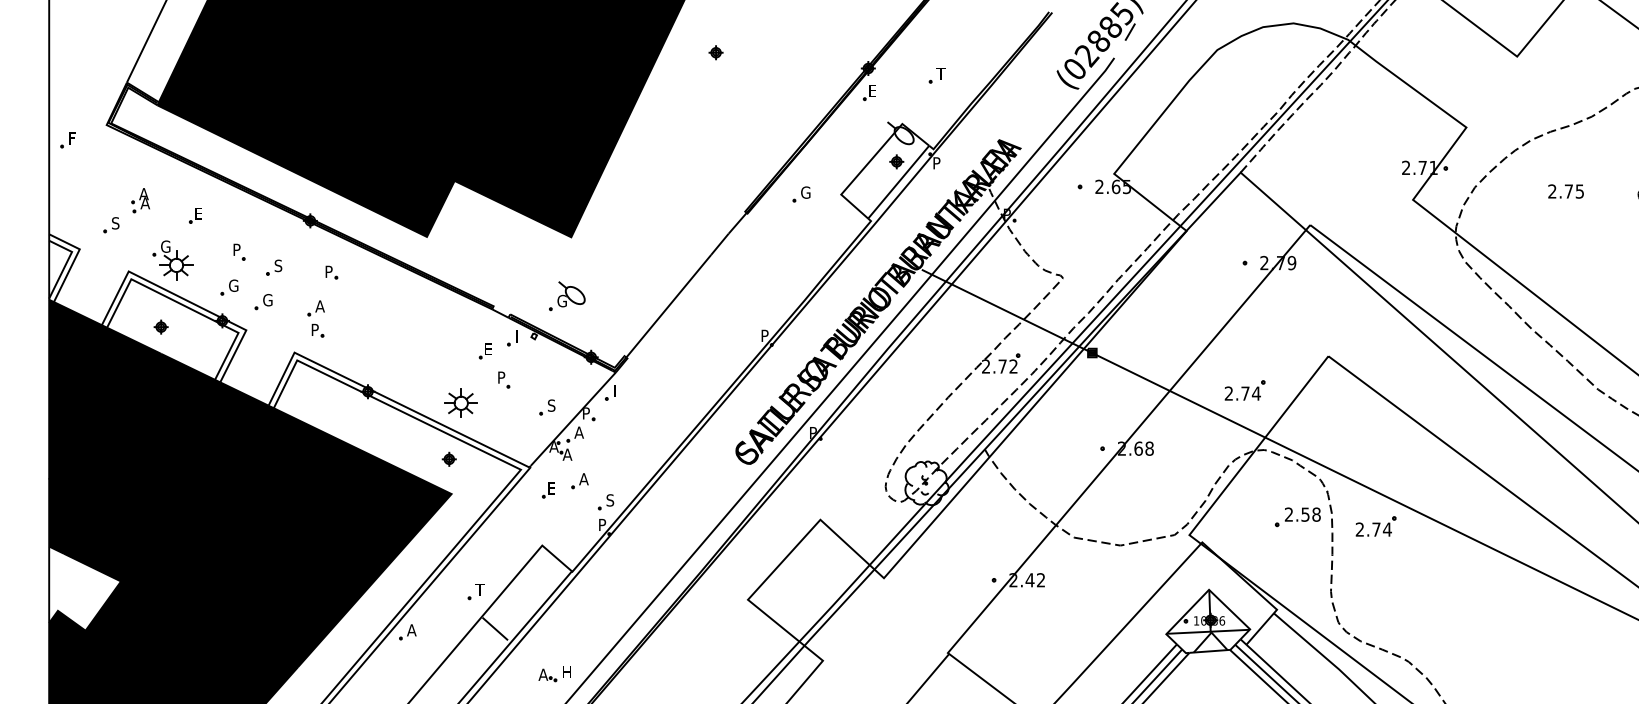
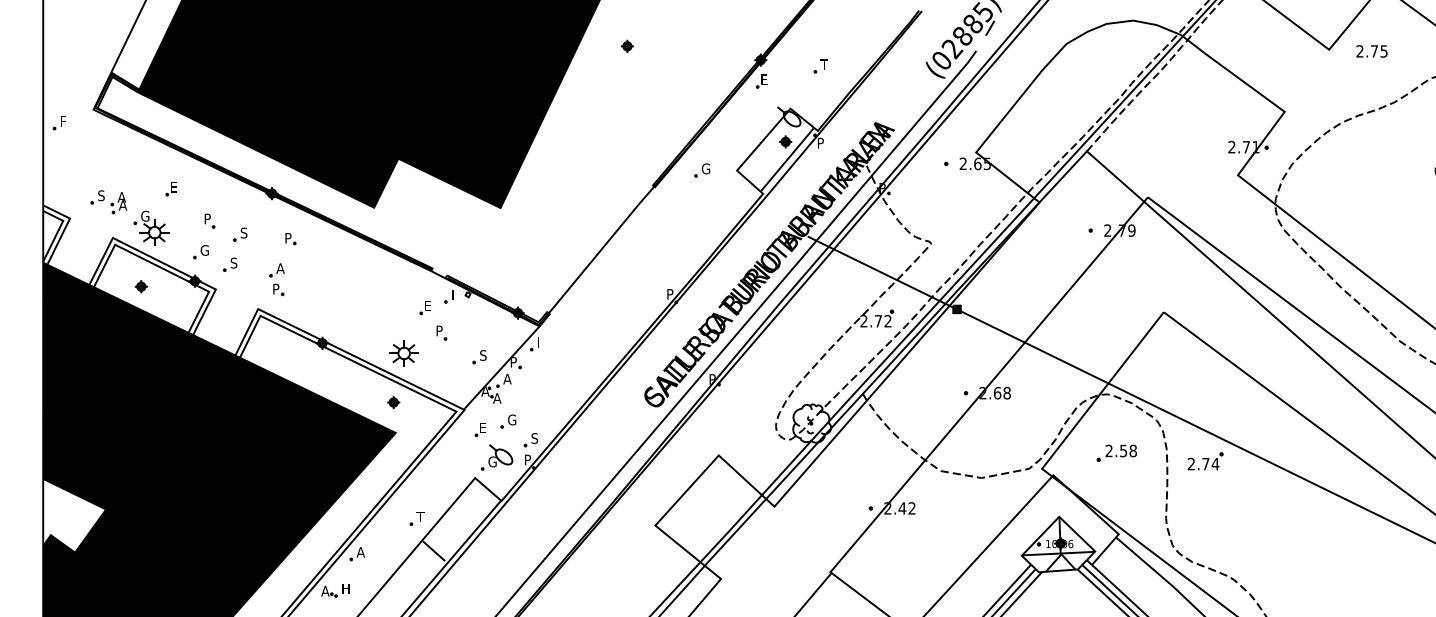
text: (1565, 191) -> (1371, 51), moved
part: (140, 200) -> (118, 202), moved
part: (567, 296) -> (497, 457), moved
text: (267, 300) -> (234, 263), G -> S
part: (1244, 390) -> (1090, 342), removed
text: (584, 479) -> (512, 420), A -> G
part: (1297, 517) -> (1116, 453), moved
part: (554, 674) -> (335, 591), moved

